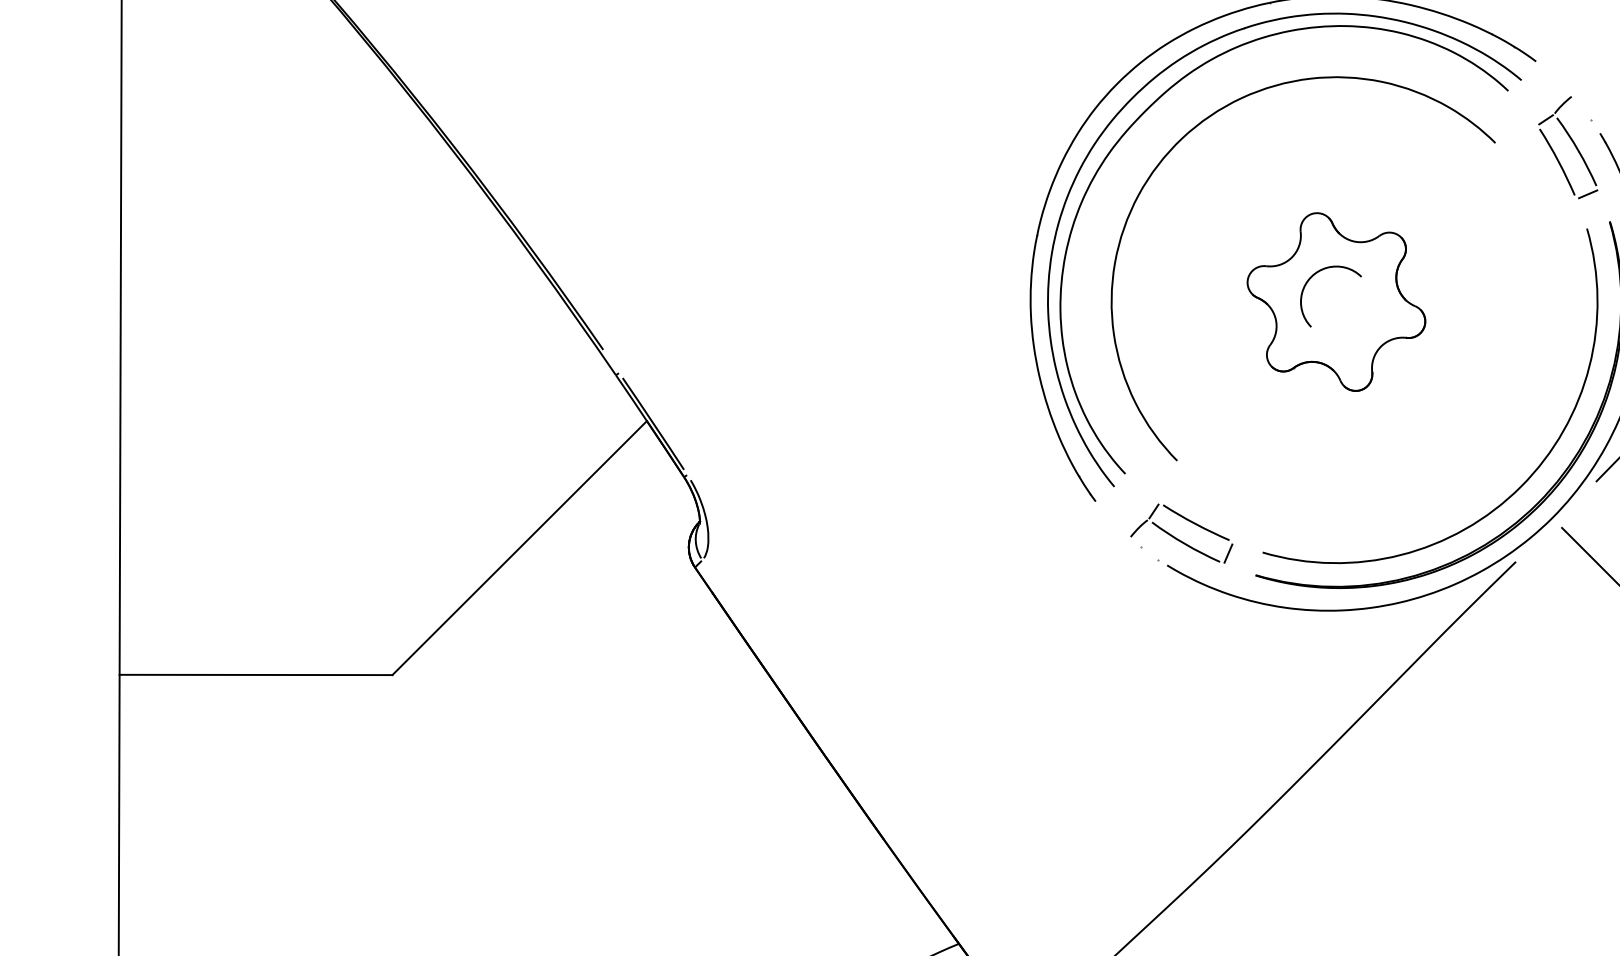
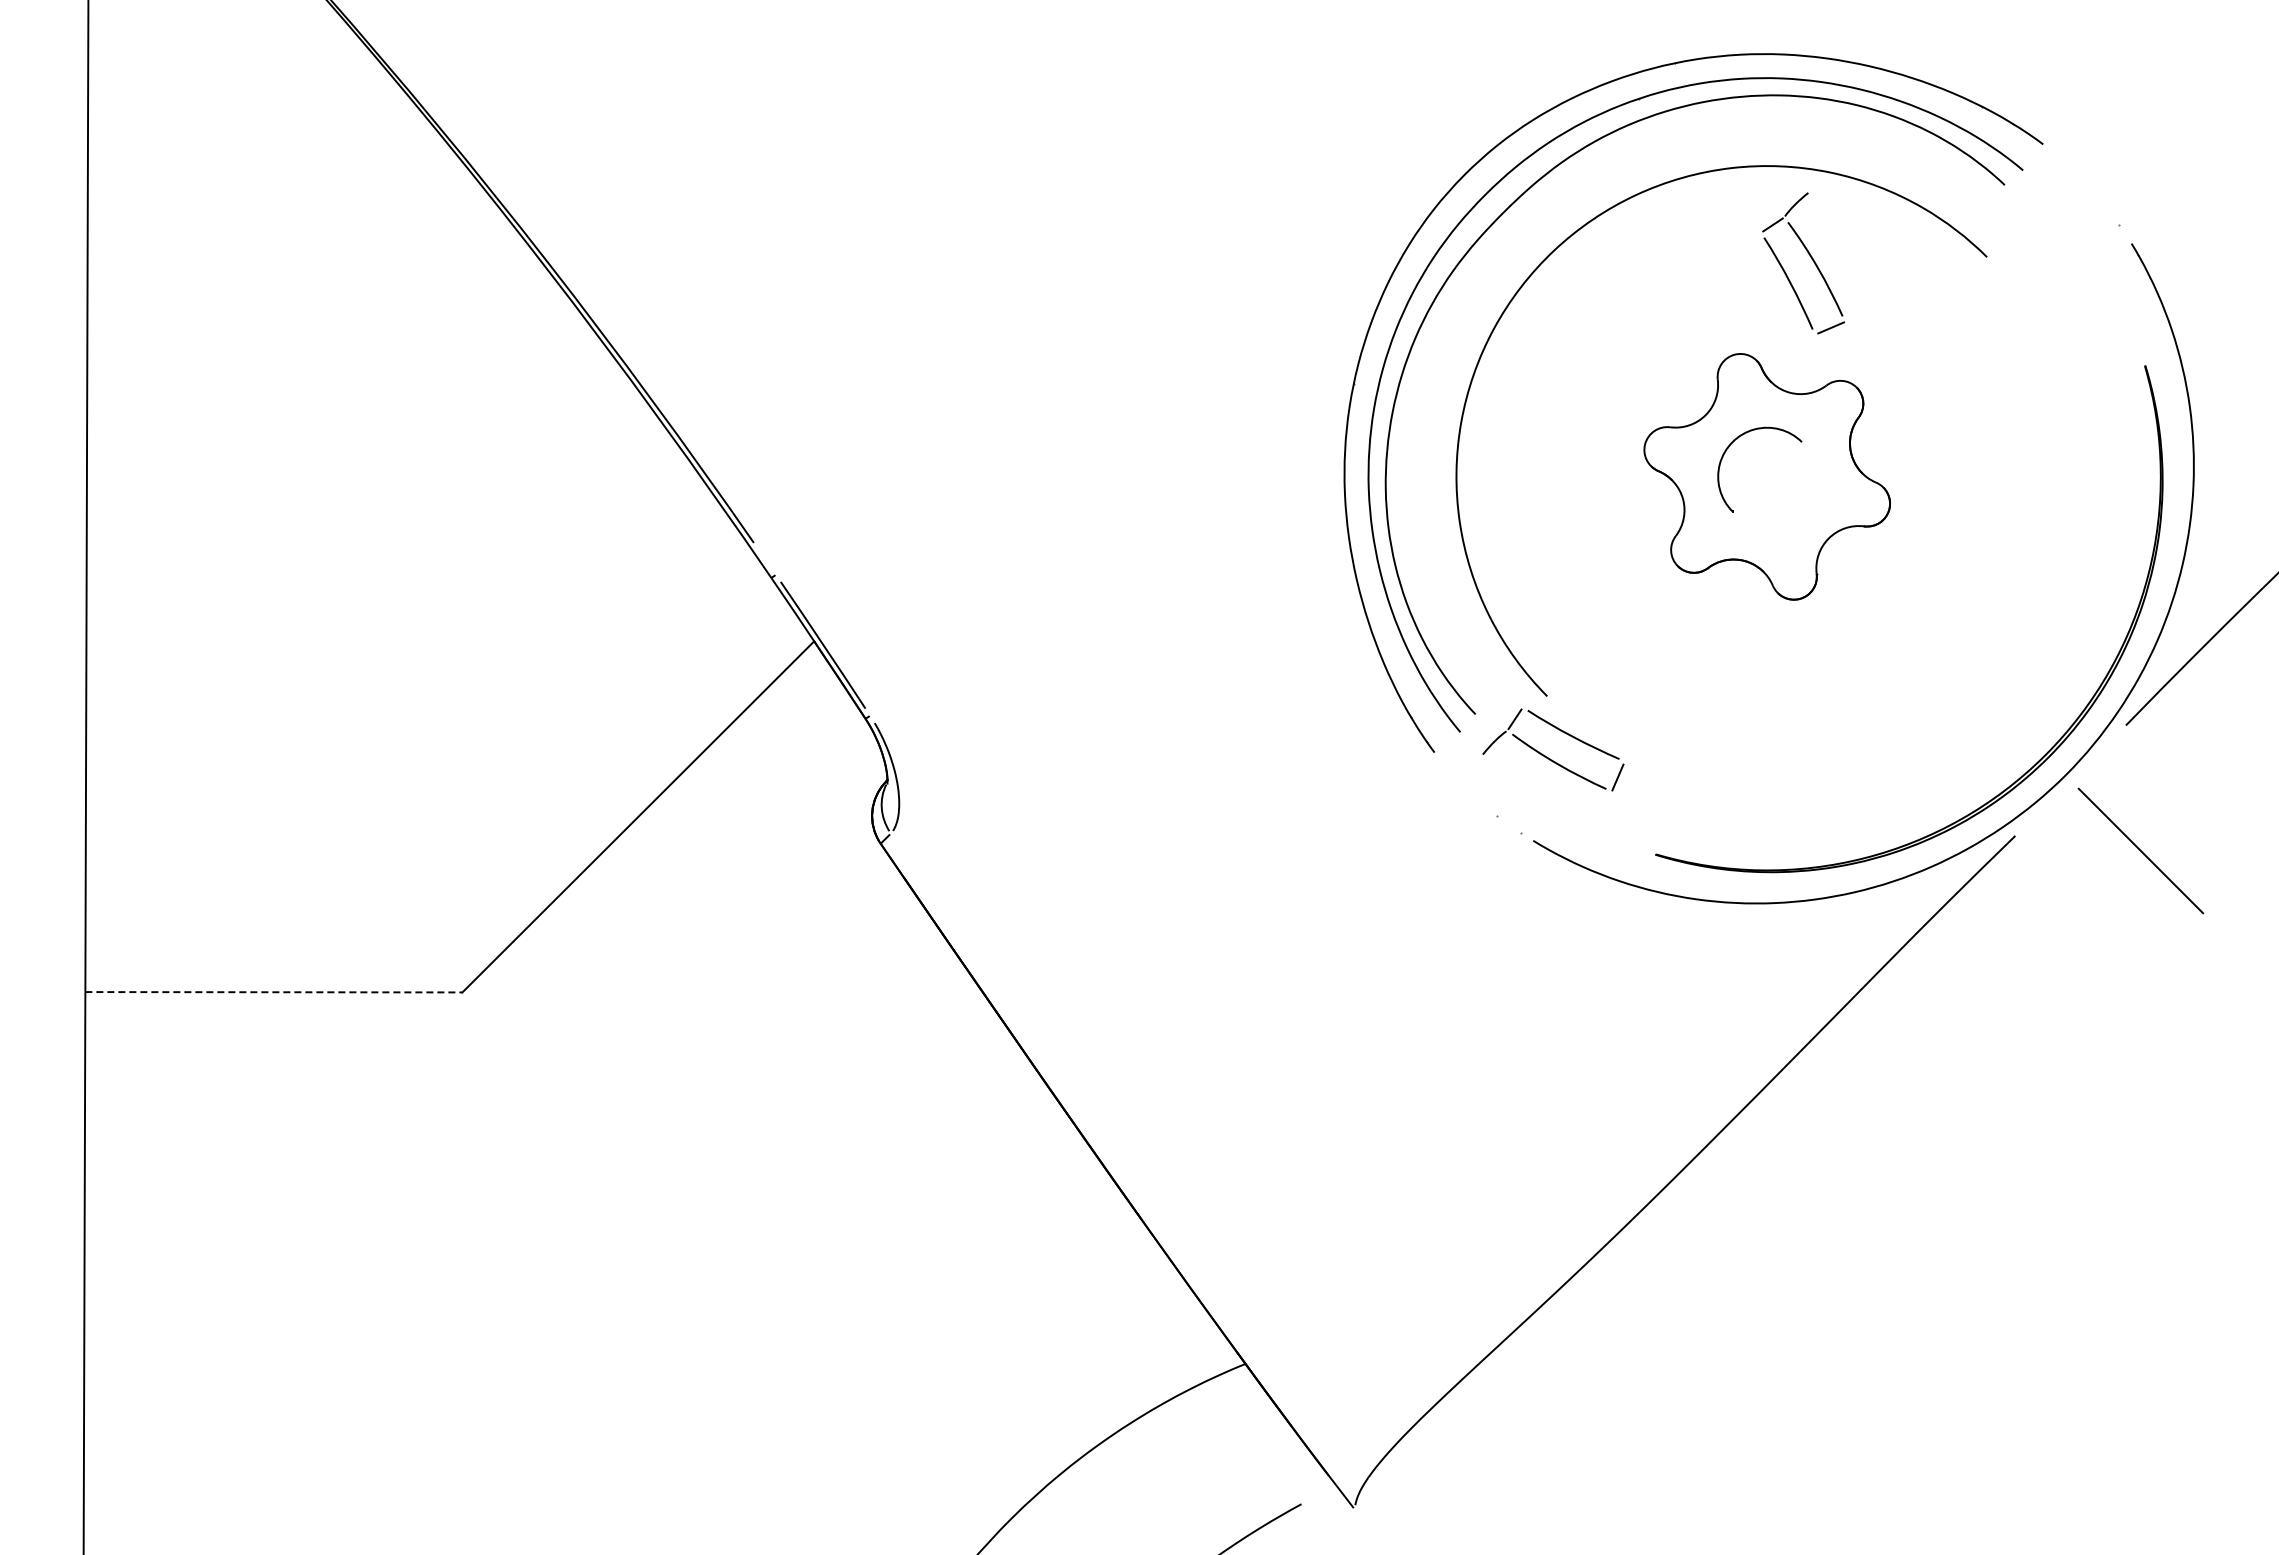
part: (1573, 144) -> (1811, 259), moved
arc: (1520, 486) -> (2021, 731), removed
part: (1177, 538) -> (1547, 756), moved
line: (255, 675) -> (273, 992), solid -> dashed

